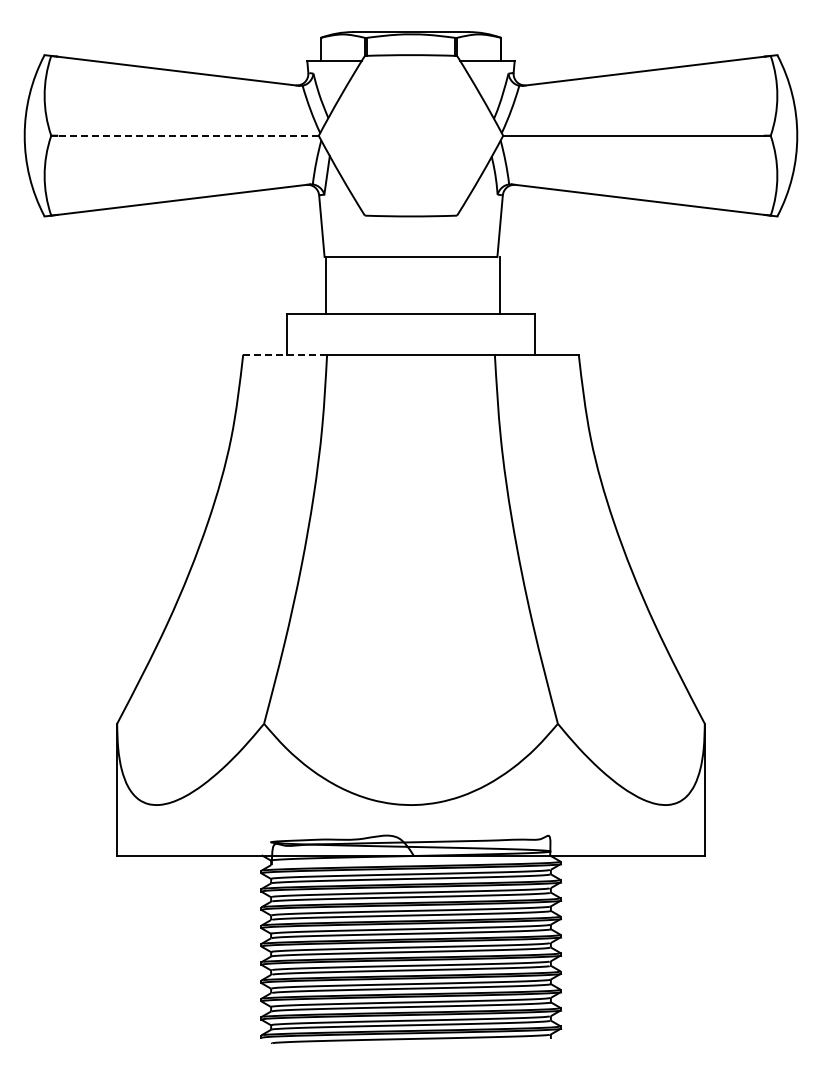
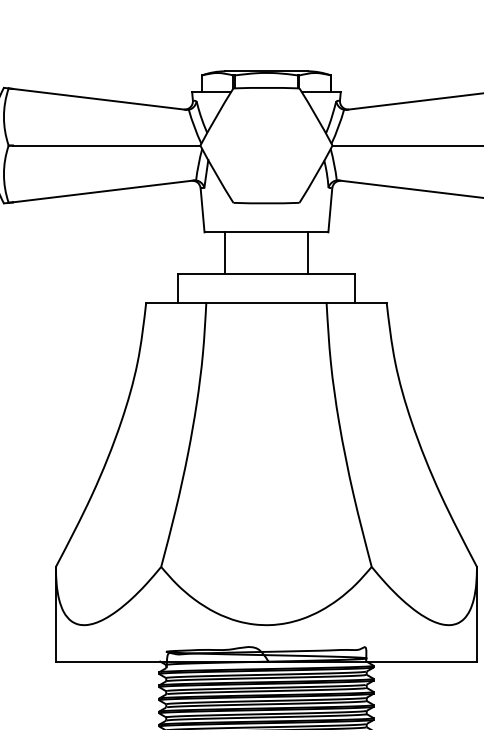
line: (188, 135) -> (107, 145), dashed -> solid
line: (326, 285) -> (225, 252), moved
line: (499, 285) -> (307, 252), moved
line: (285, 354) -> (176, 302), dashed -> solid

